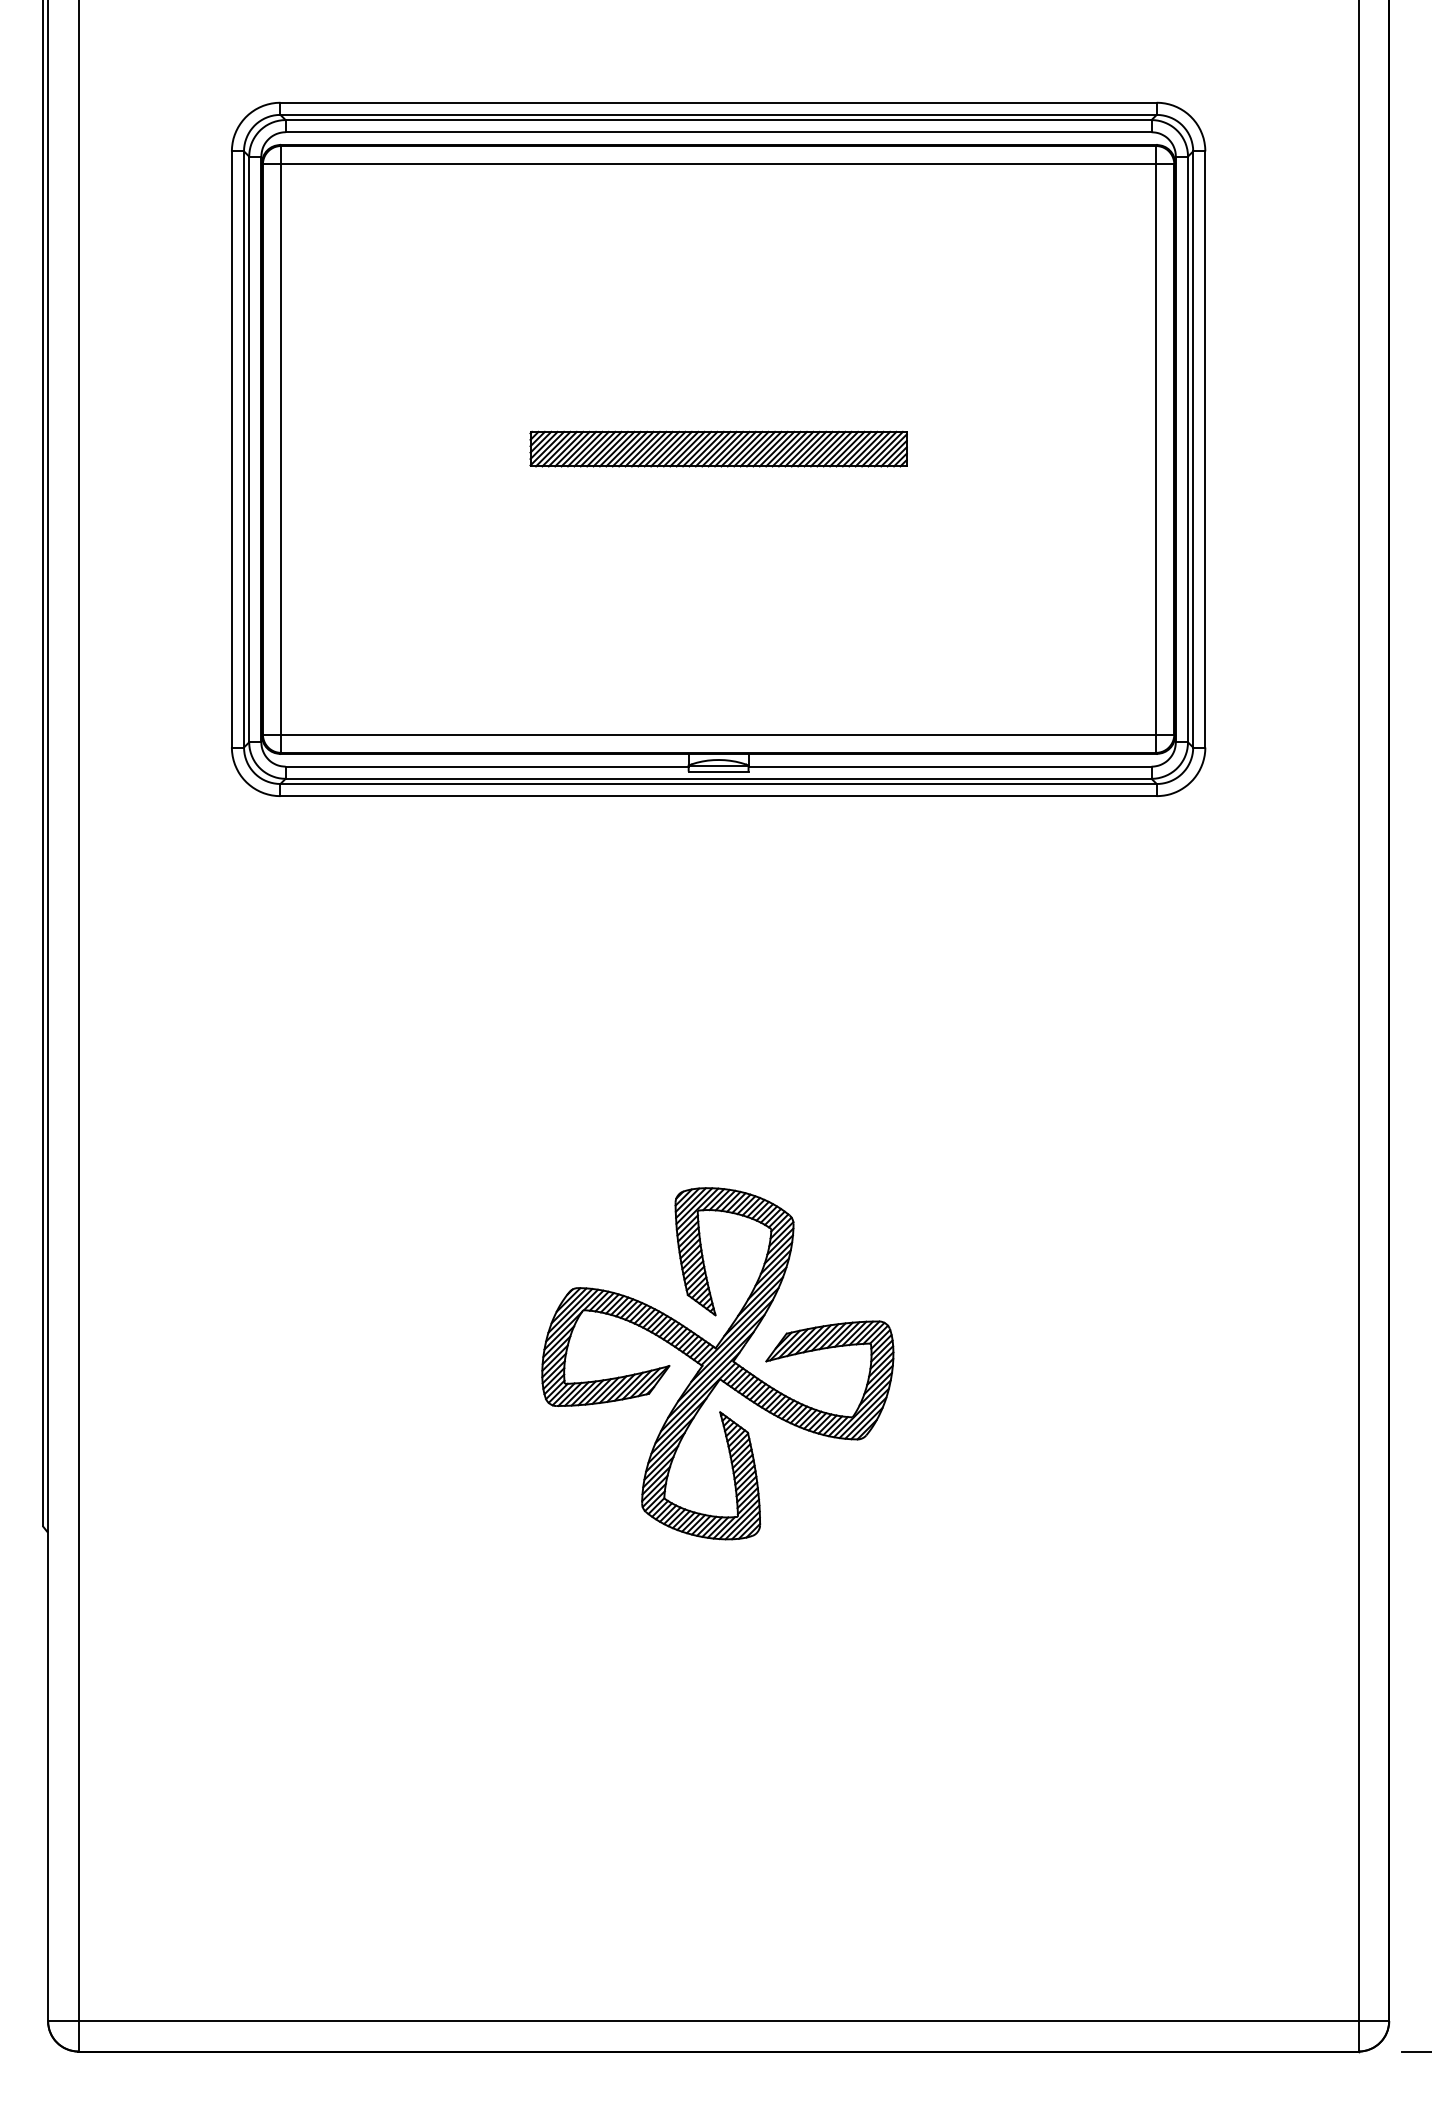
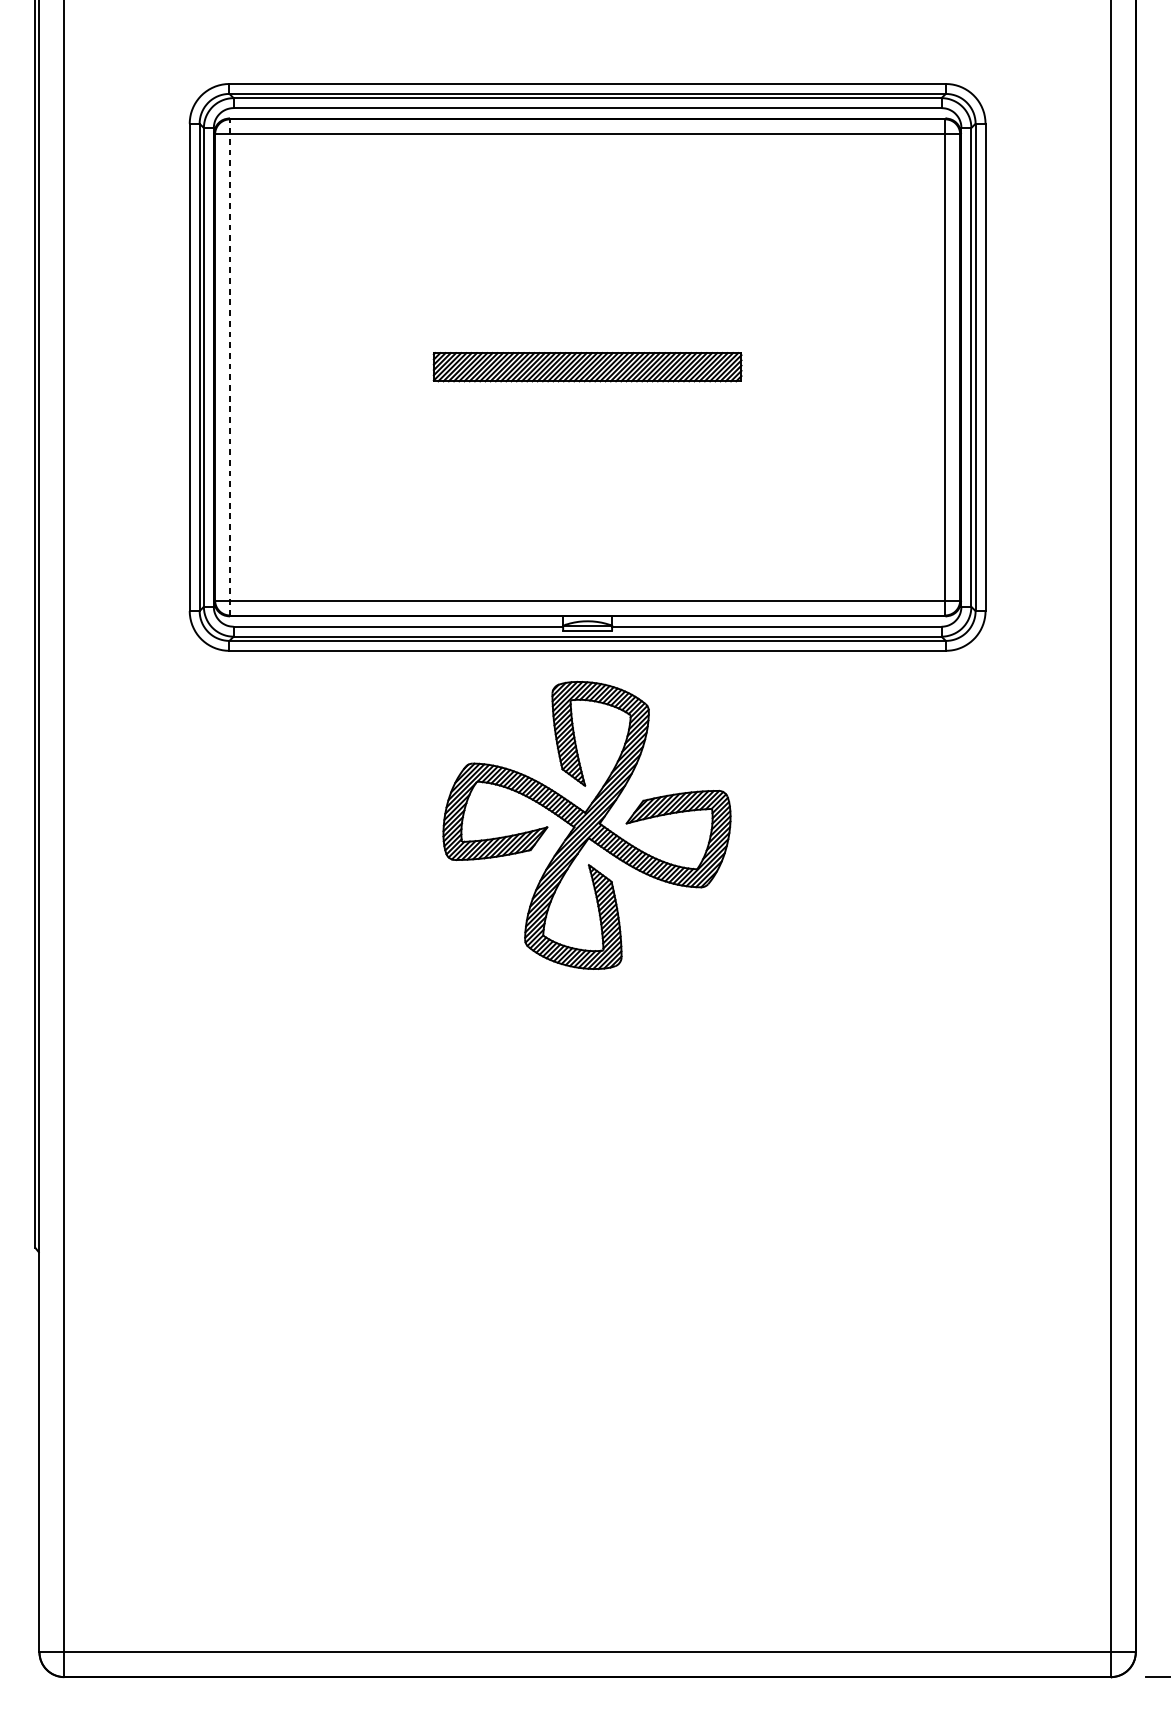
line: (281, 448) -> (230, 366), solid -> dashed
part: (717, 1363) -> (586, 825), moved

